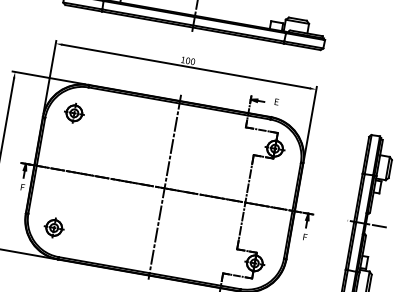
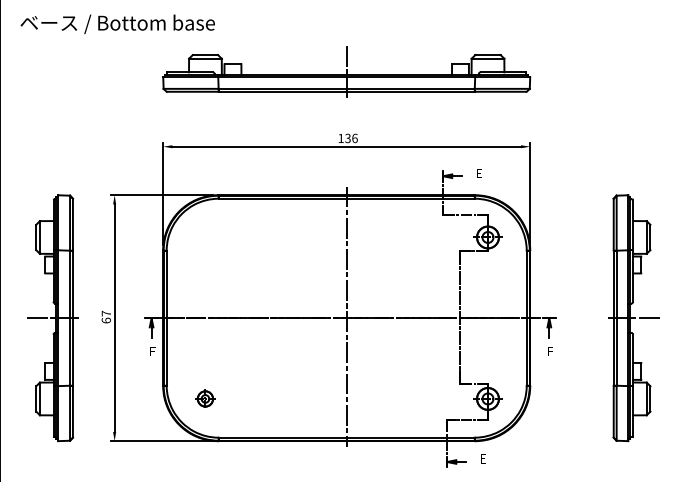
text: (190, 60) -> (351, 137), 100 -> 136
part: (74, 113) -> (205, 237), removed
part: (54, 227) -> (205, 398), size x0.7

